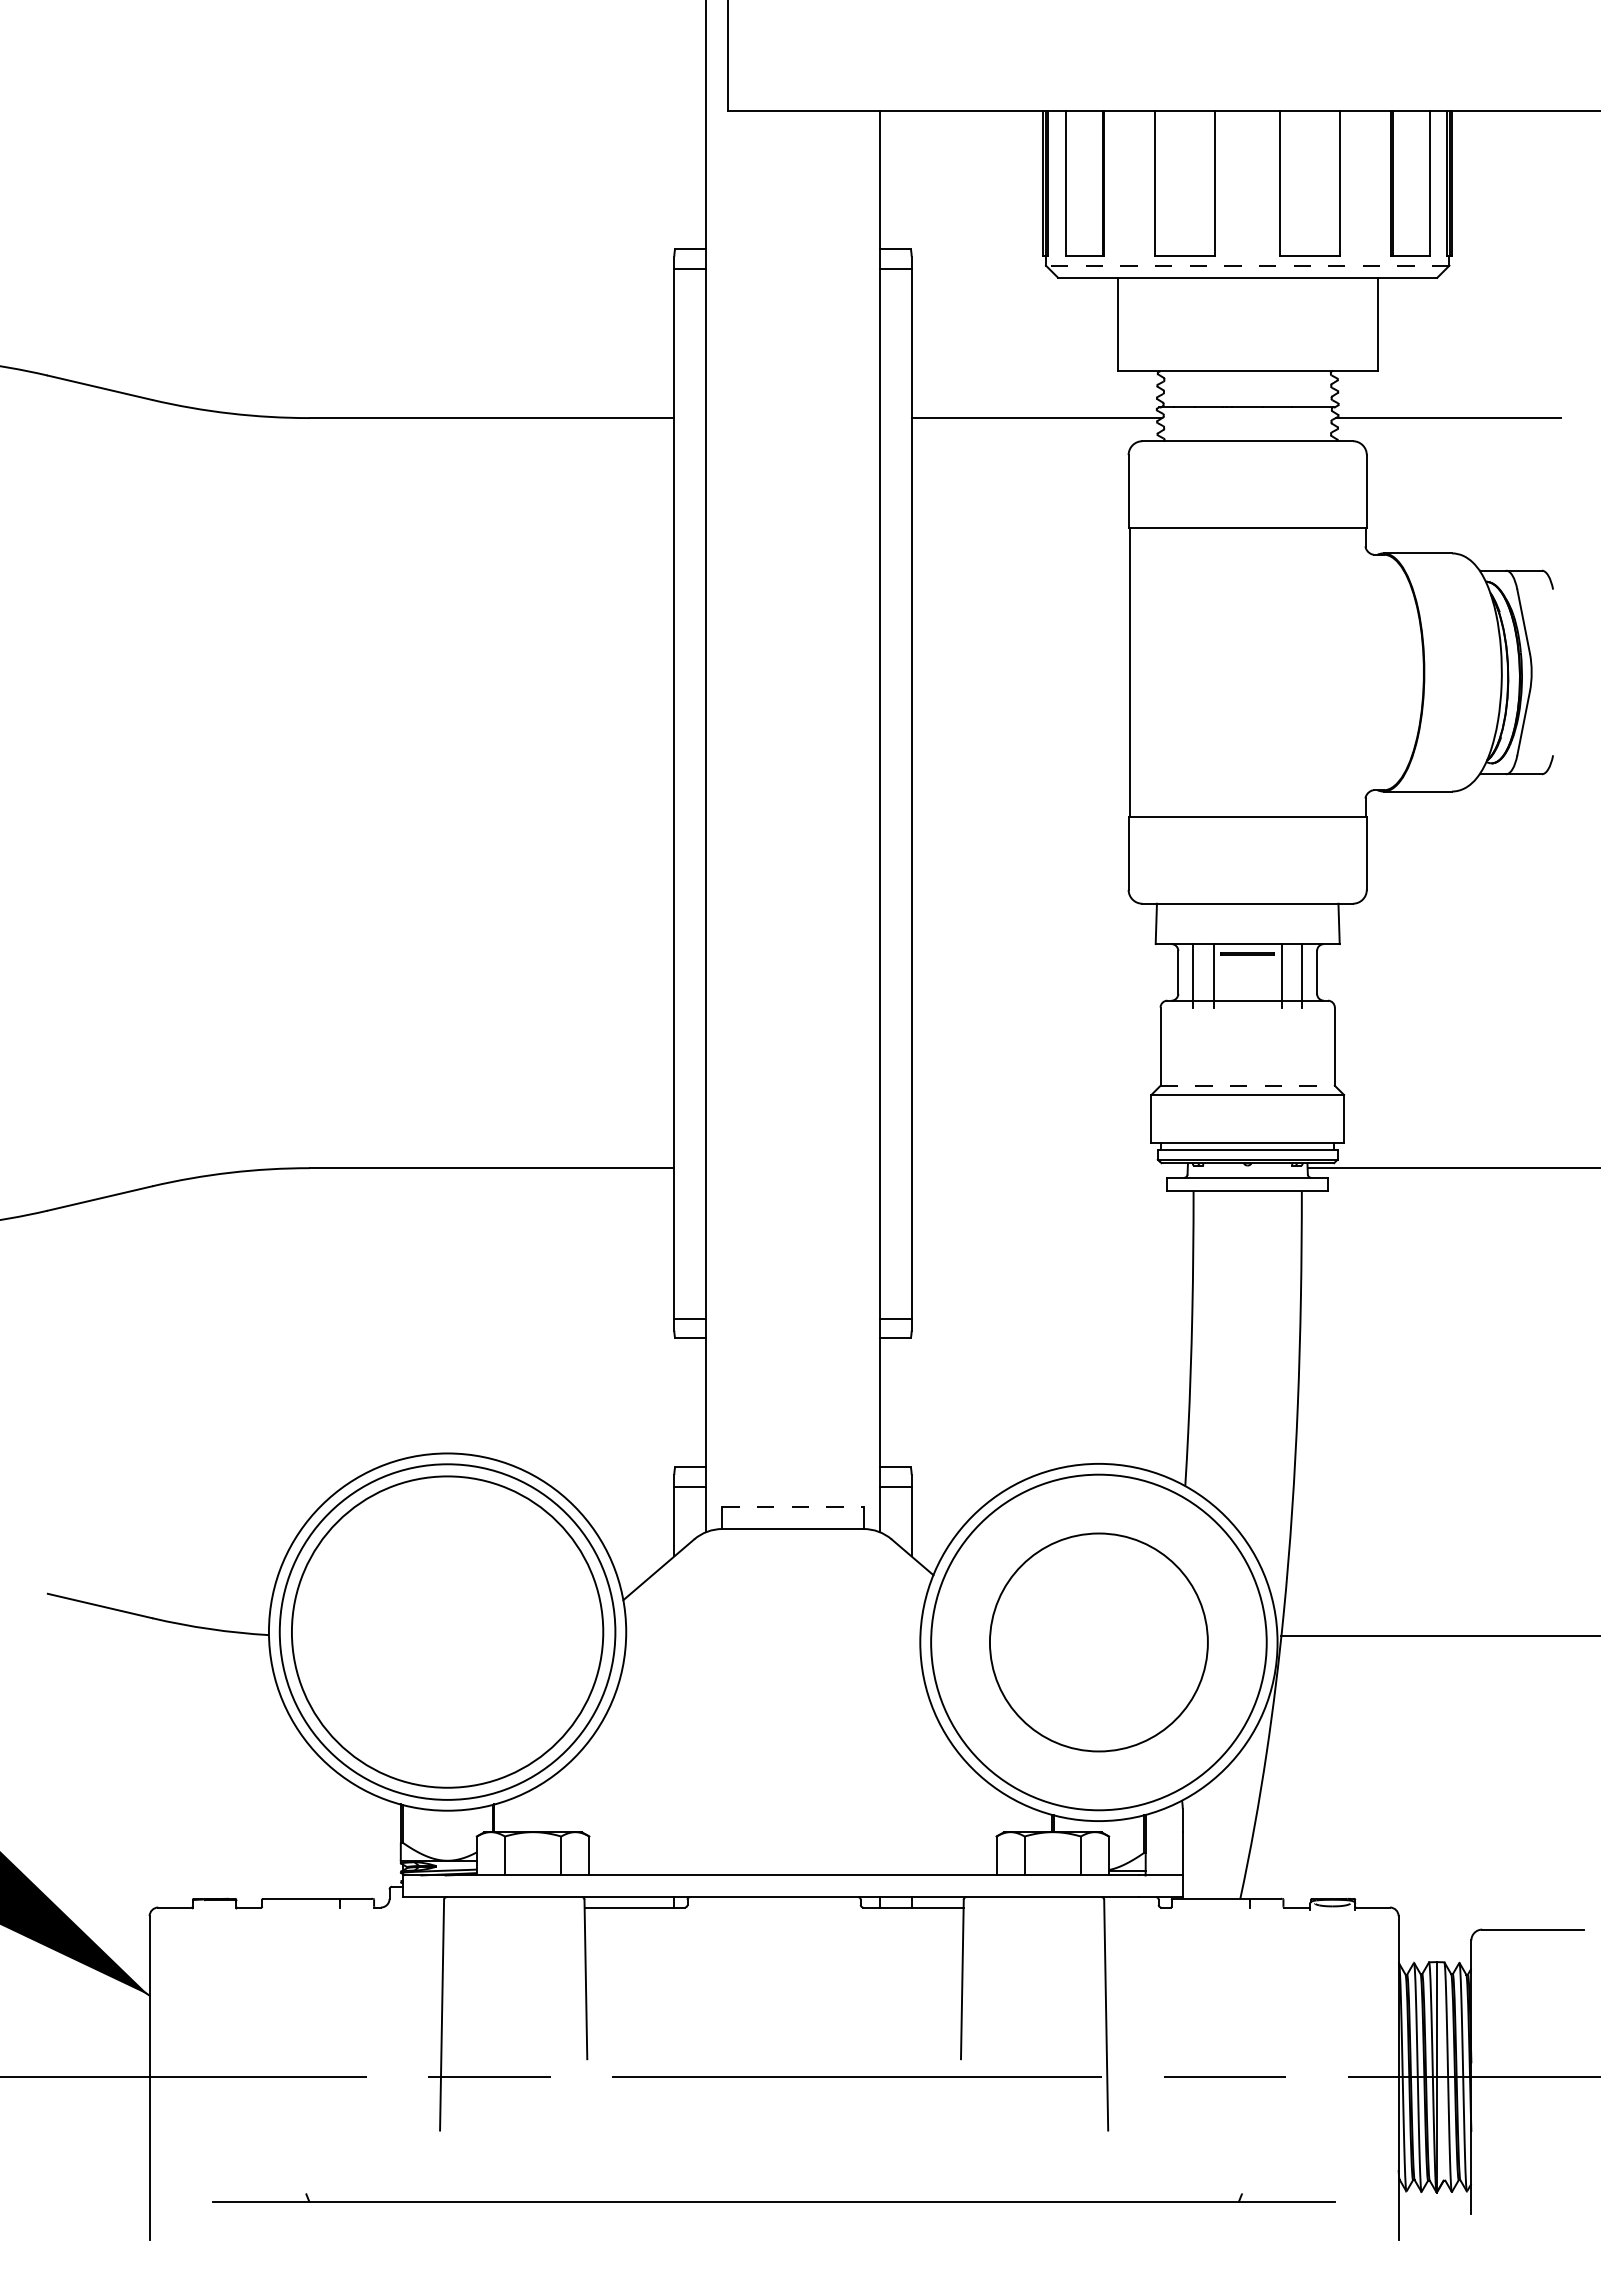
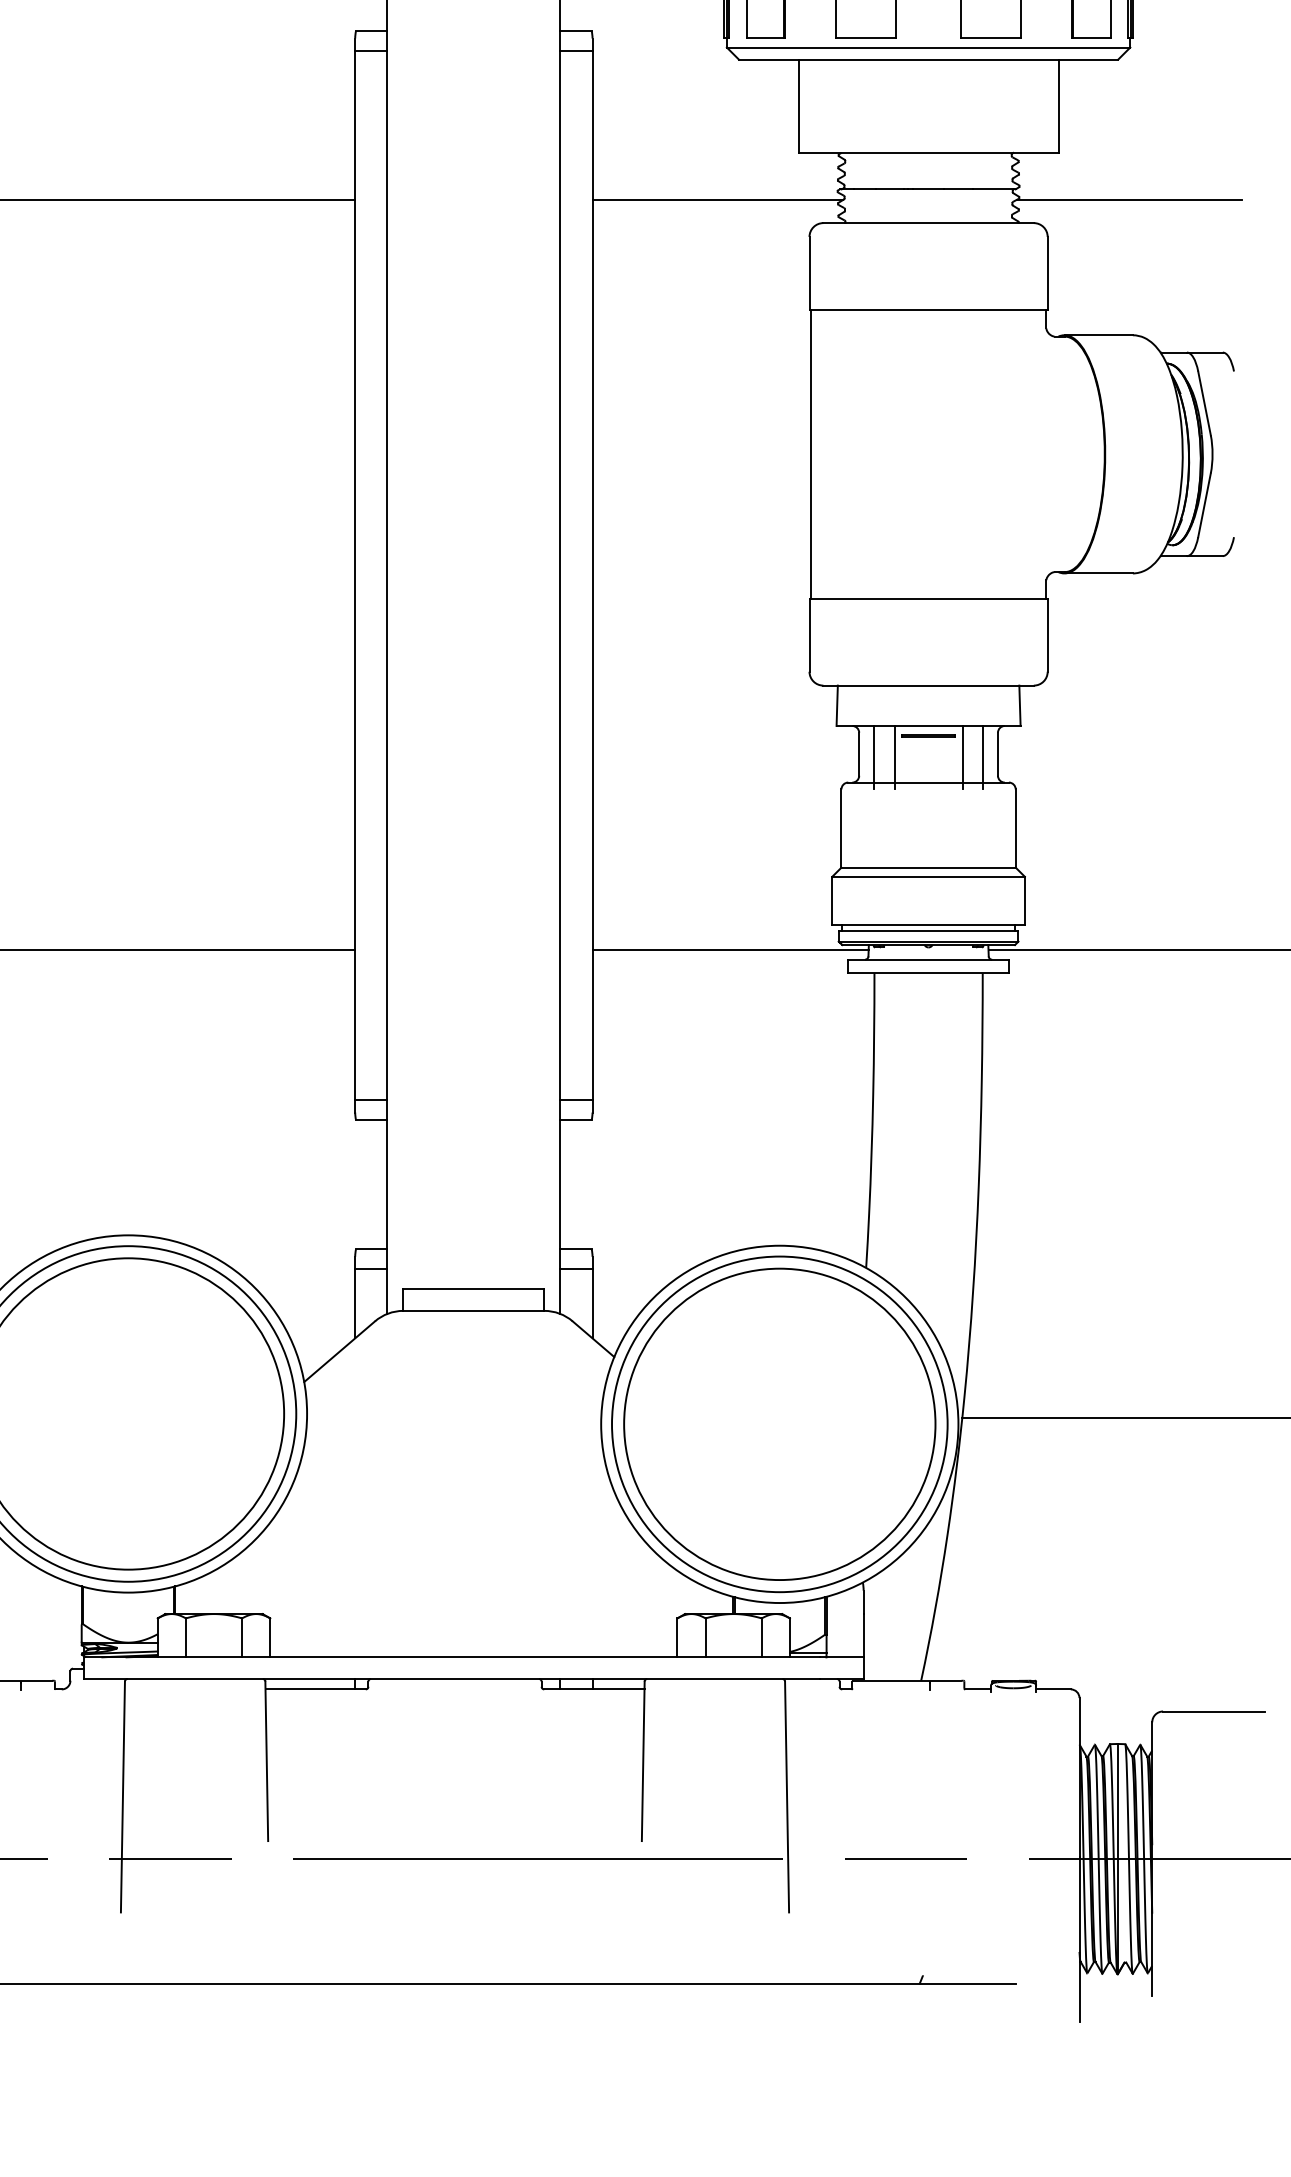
line: (1247, 265) -> (928, 47), dashed -> solid
line: (1248, 1085) -> (929, 867), dashed -> solid
line: (1049, 1168) -> (730, 950), added
line: (792, 1507) -> (473, 1289), dashed -> solid
circle: (1098, 1642) -> (779, 1424), size x1.43

